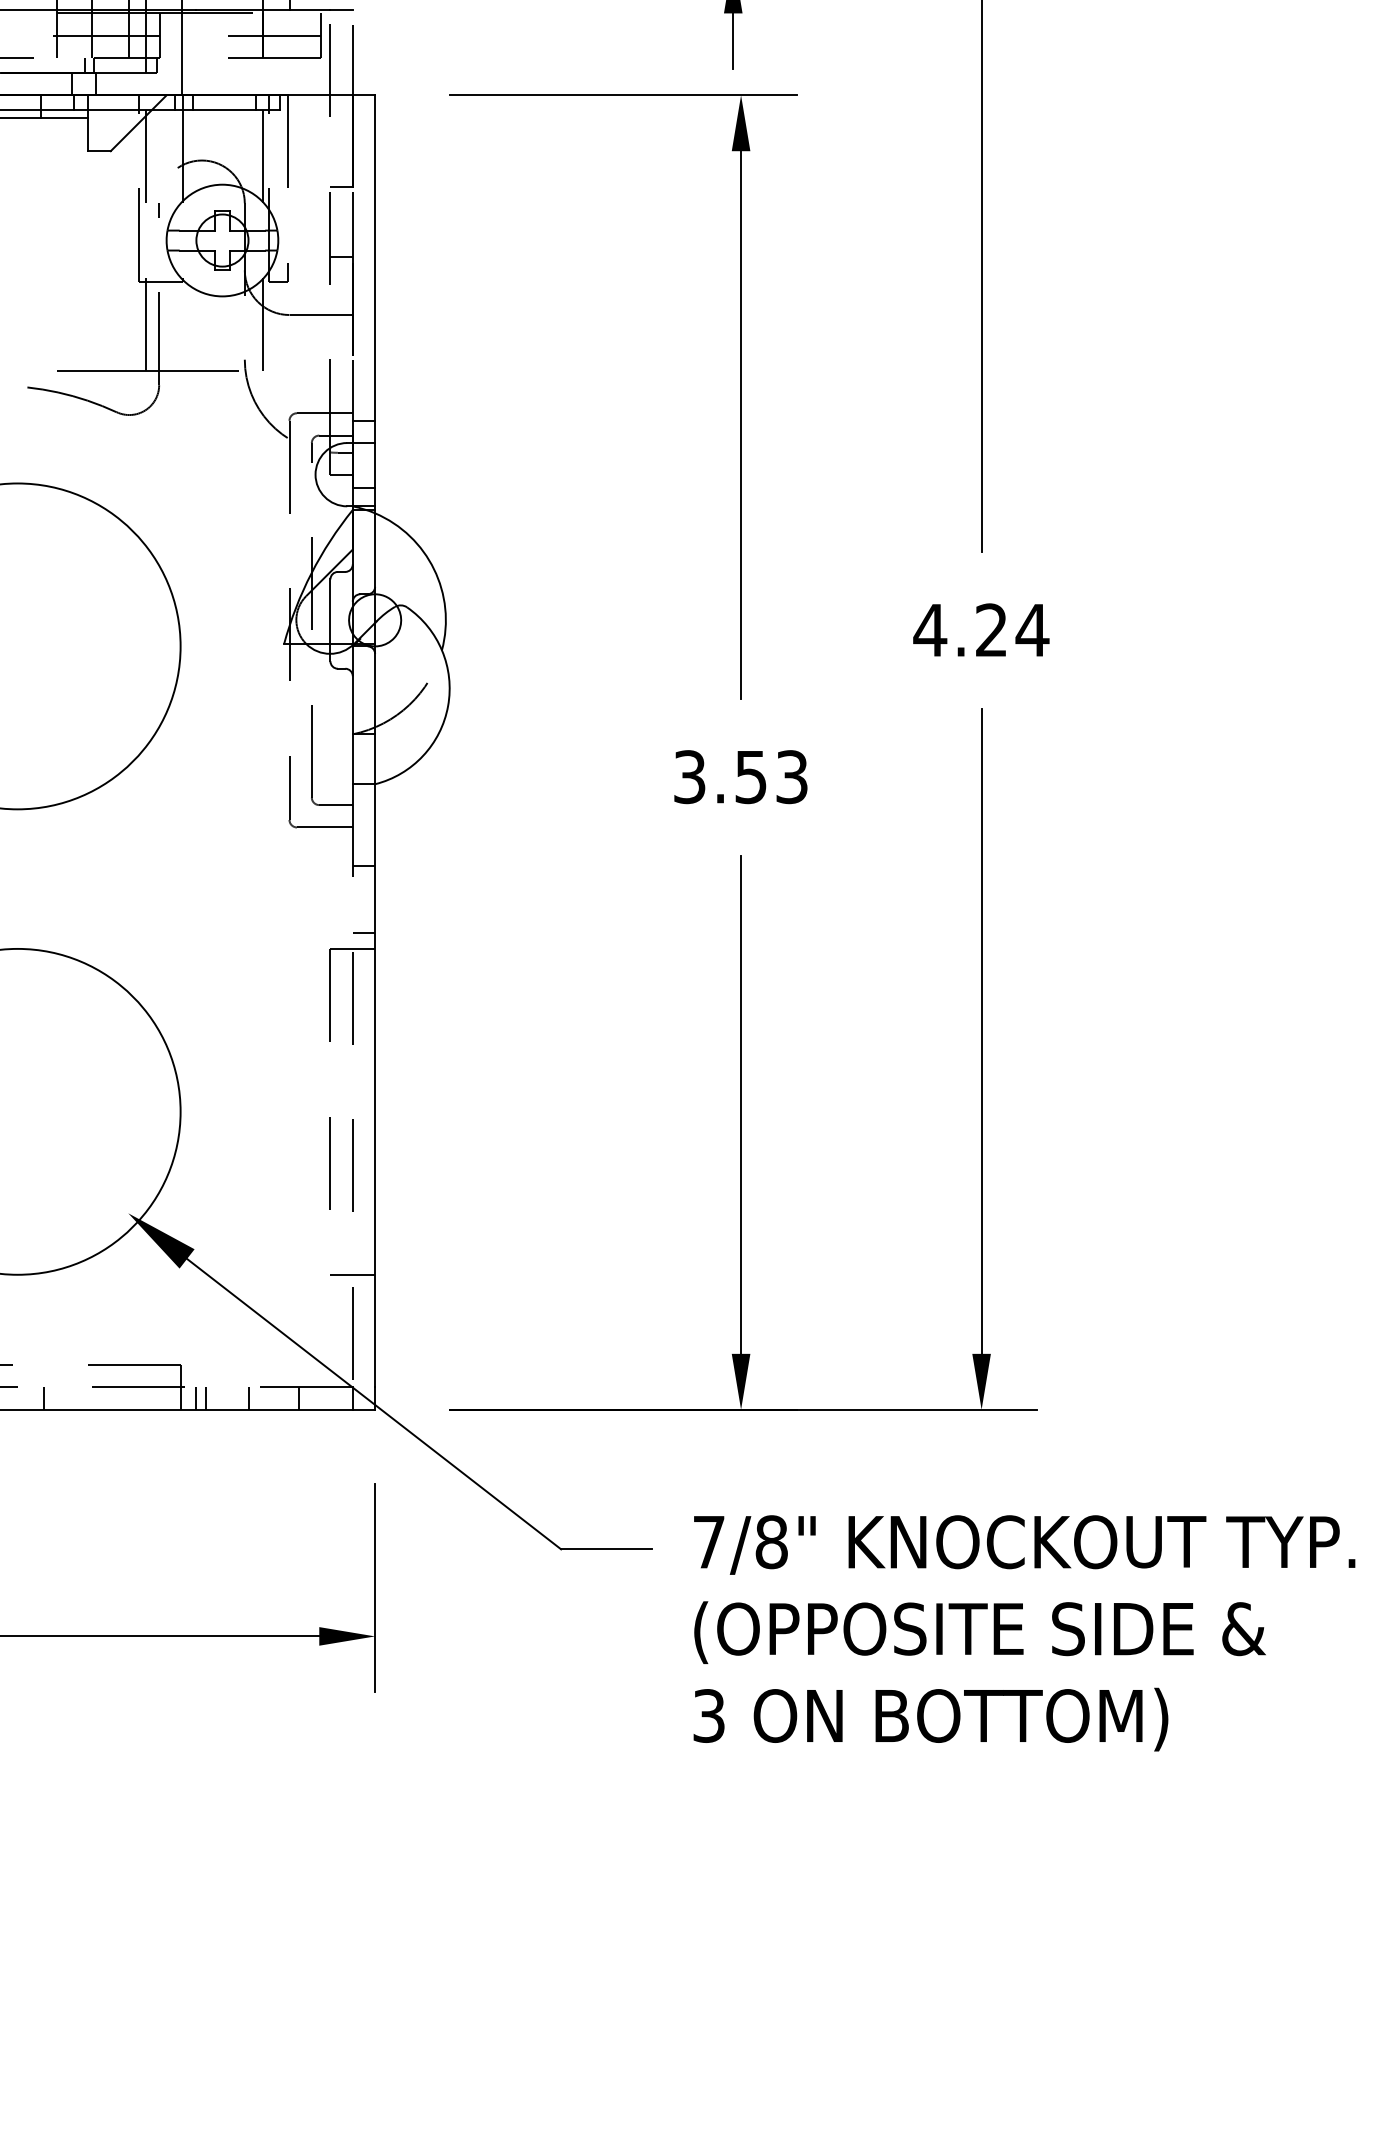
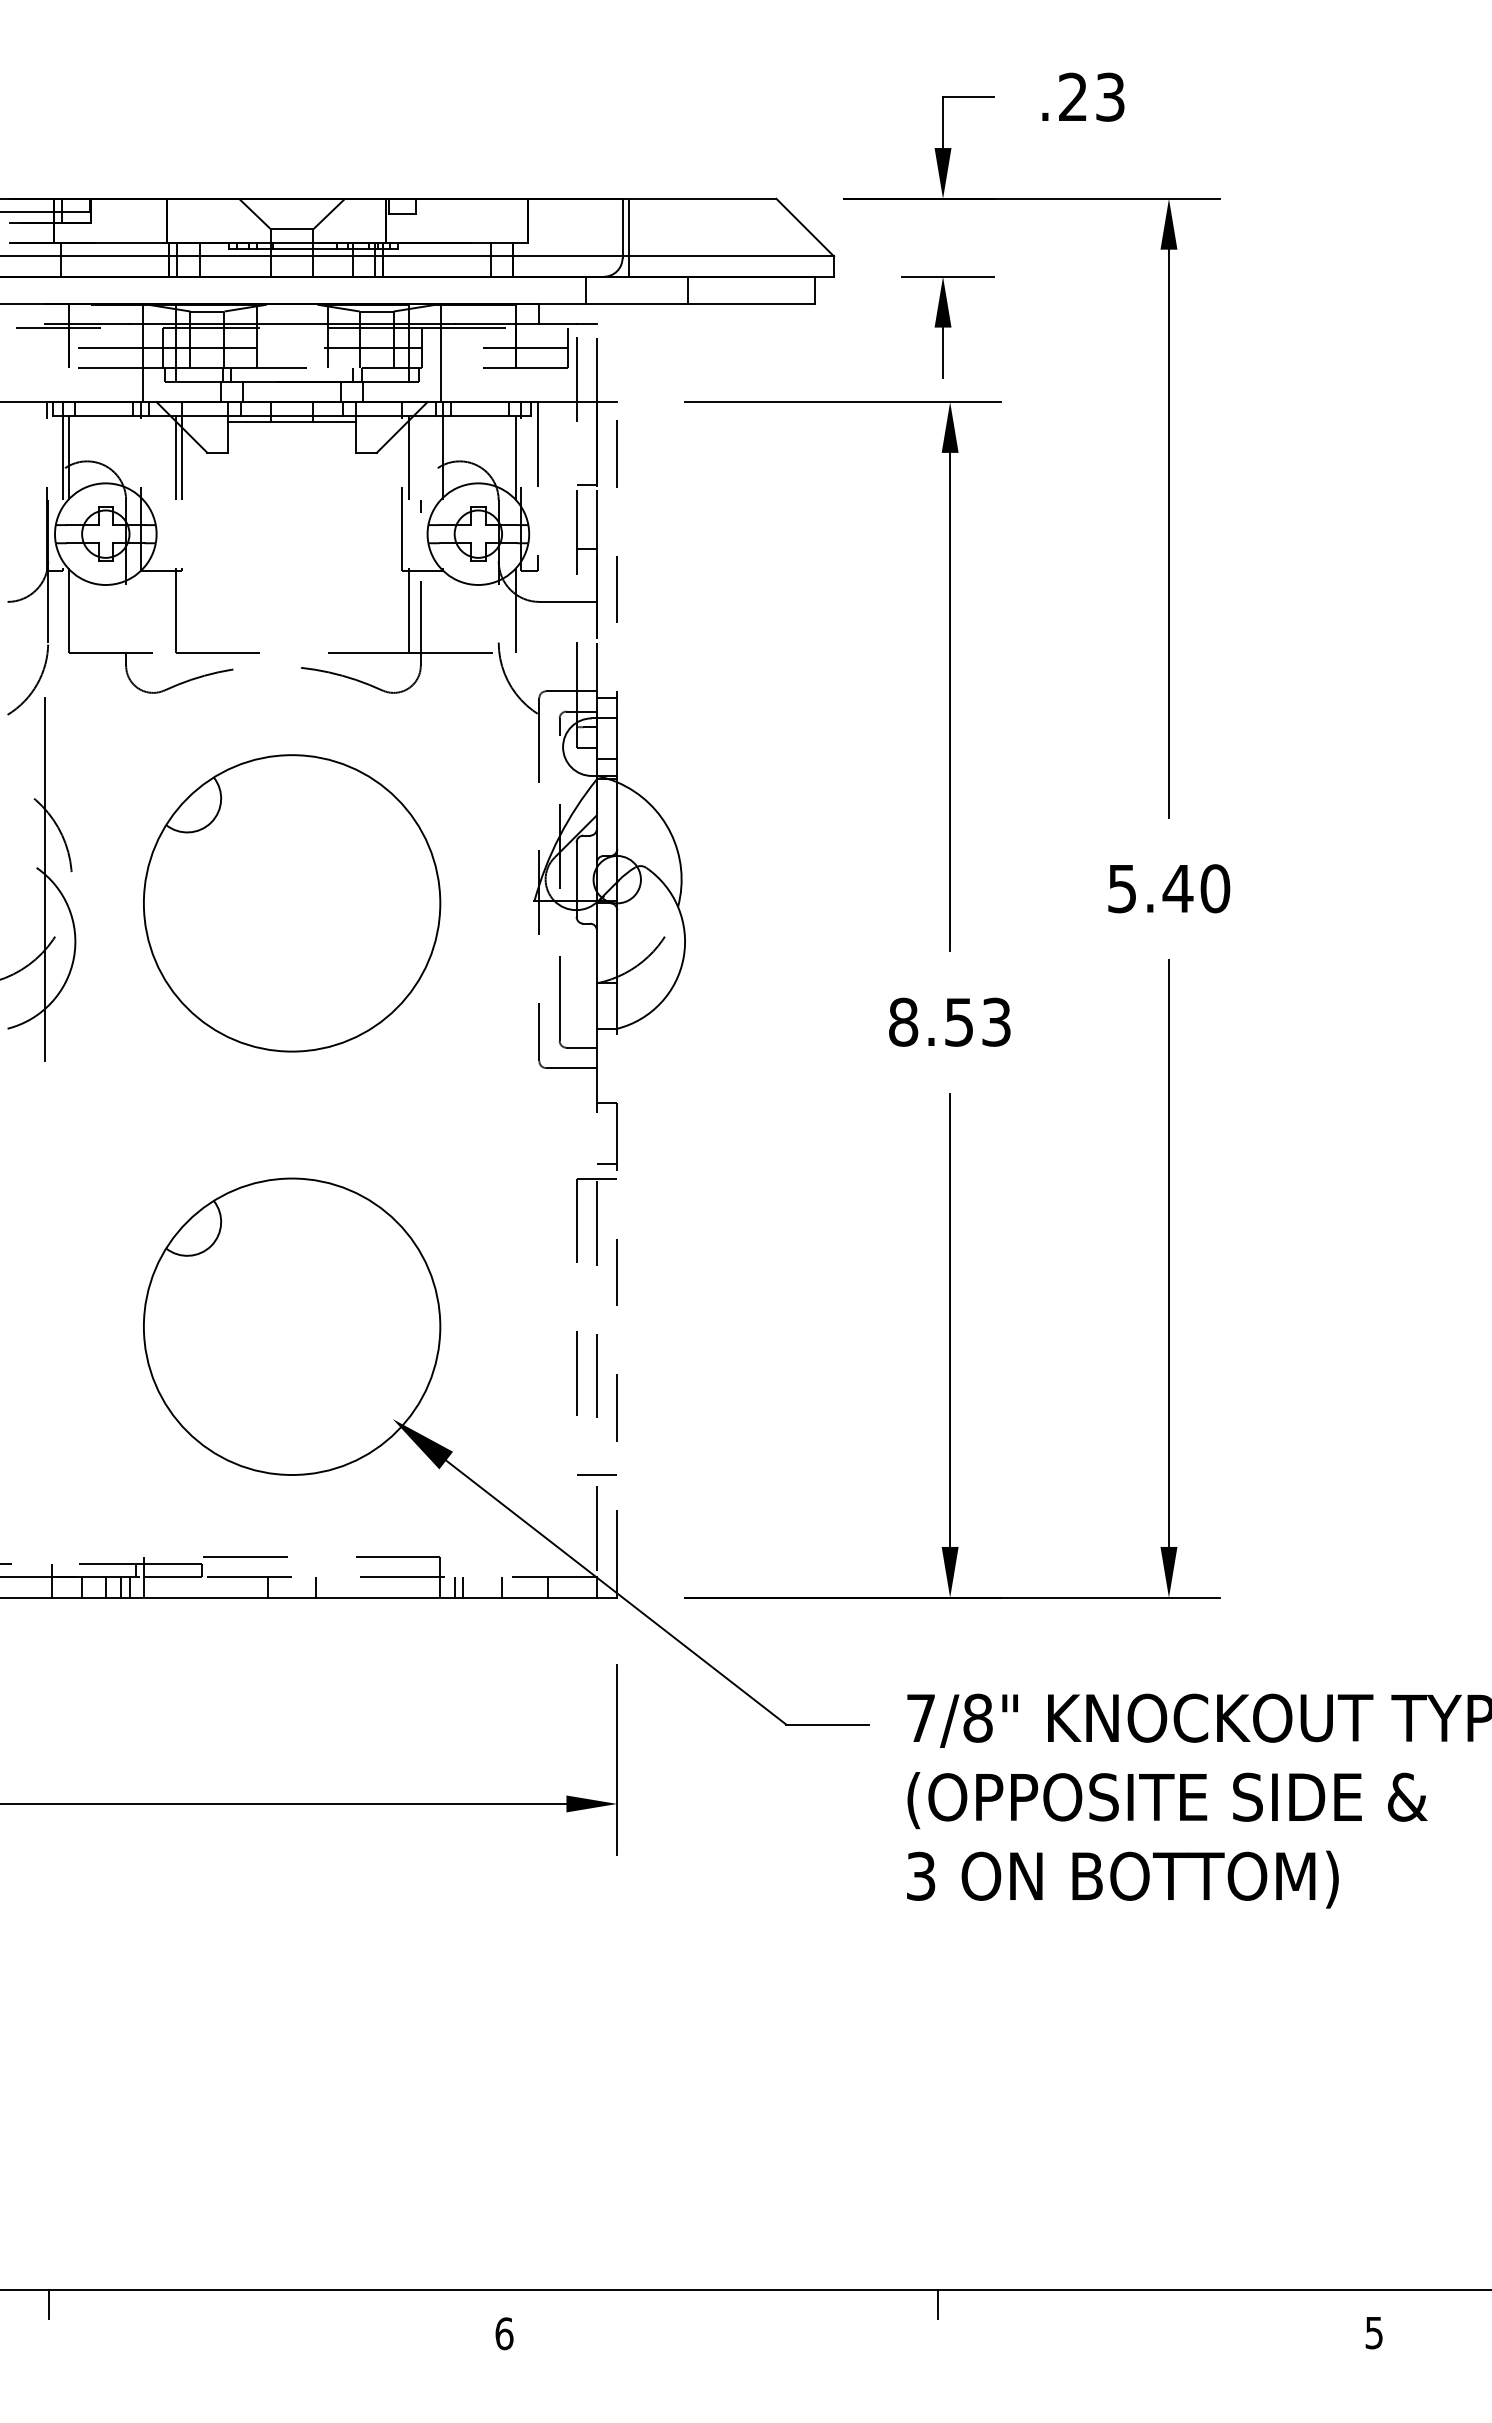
line: (375, 291) -> (617, 580), solid -> dashed
text: (981, 630) -> (1168, 888), 4.24 -> 5.40
text: (689, 776) -> (903, 1021), 3.53 -> 8.53
line: (375, 1085) -> (617, 1302), solid -> dashed

